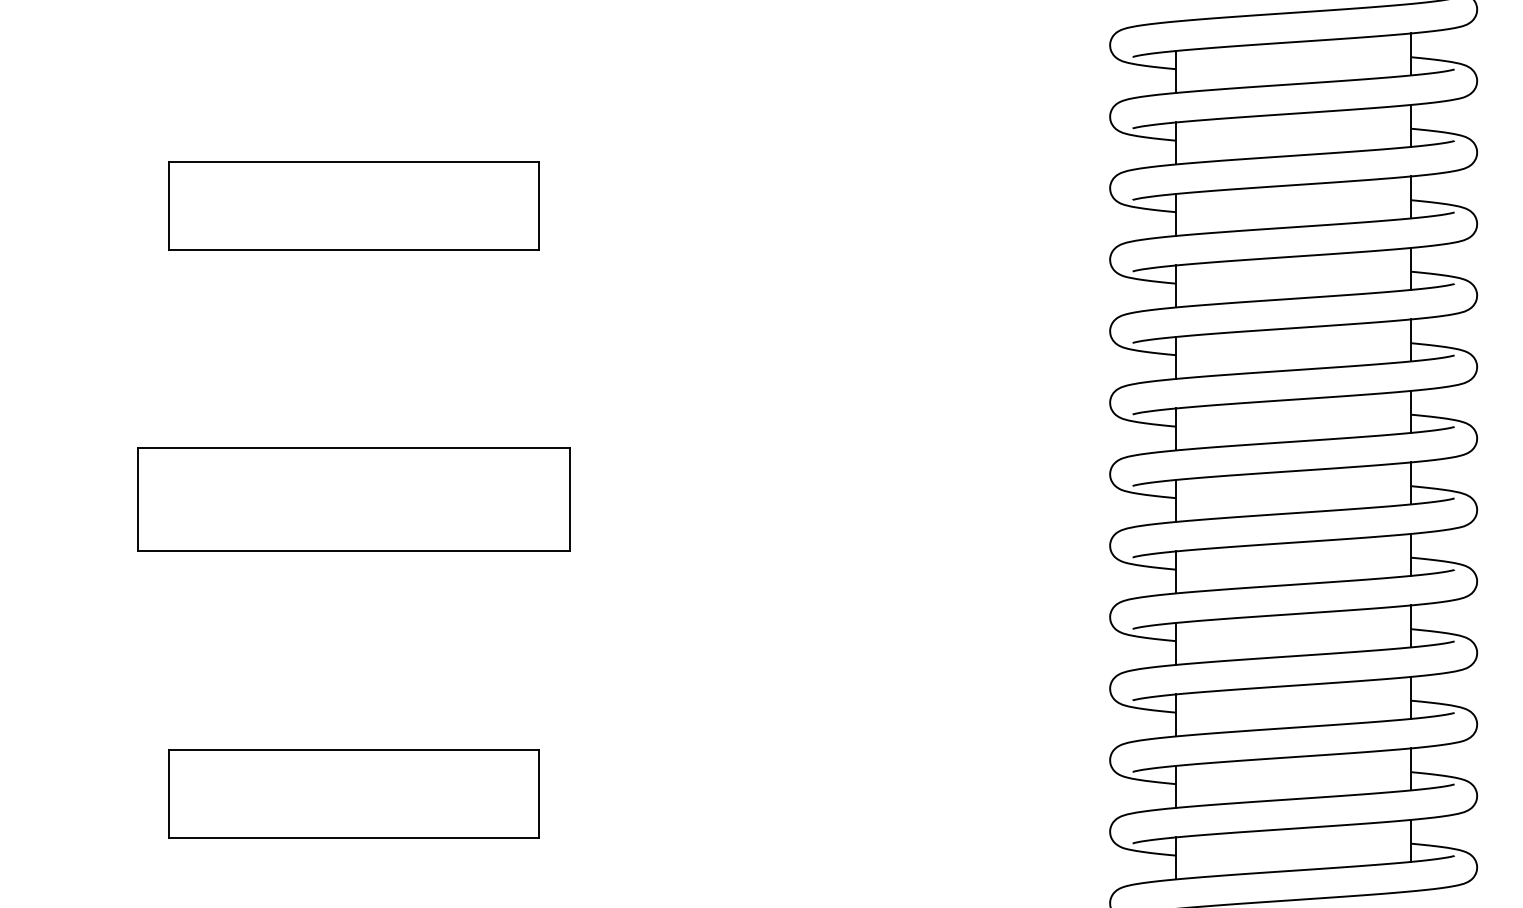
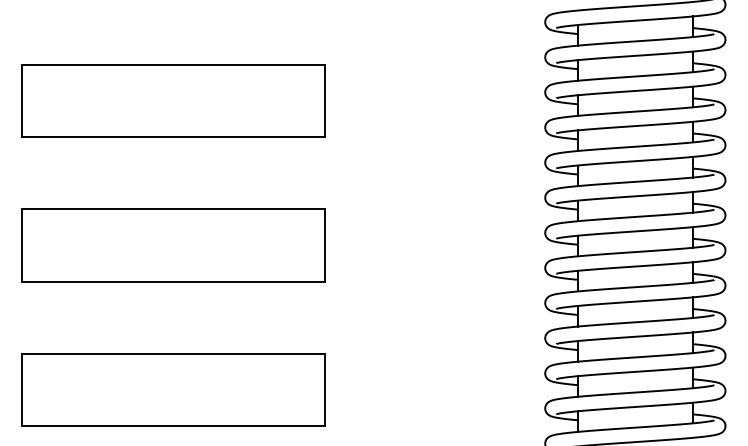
part: (353, 204) -> (173, 100), size x1.67
part: (353, 499) -> (173, 245), size x1.43
part: (353, 793) -> (173, 389), size x1.67

